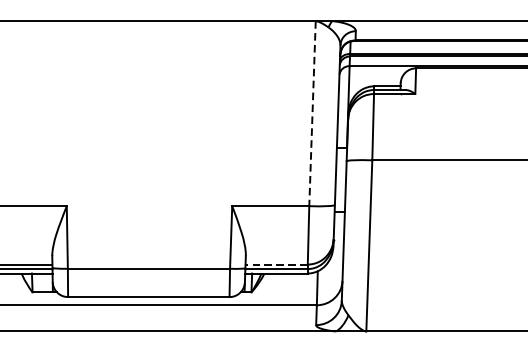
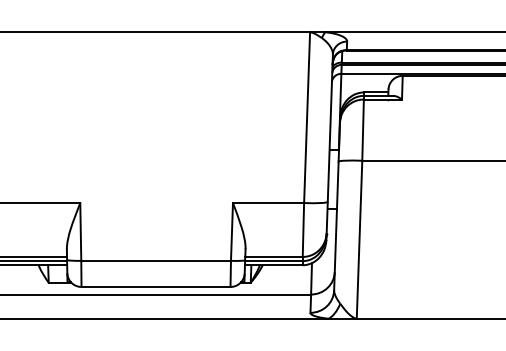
line: (312, 114) -> (307, 118), dashed -> solid
line: (277, 264) -> (274, 256), dashed -> solid

